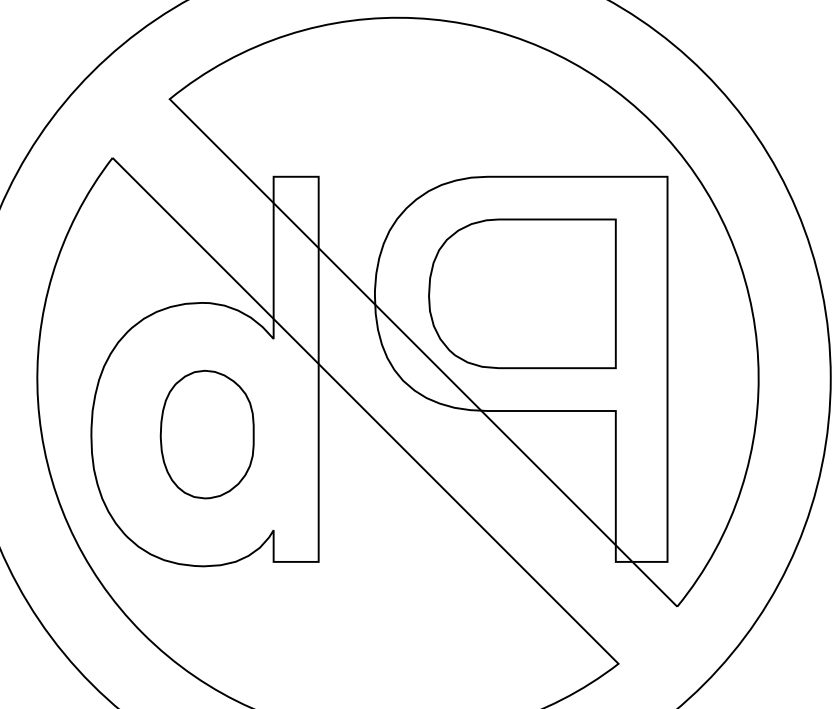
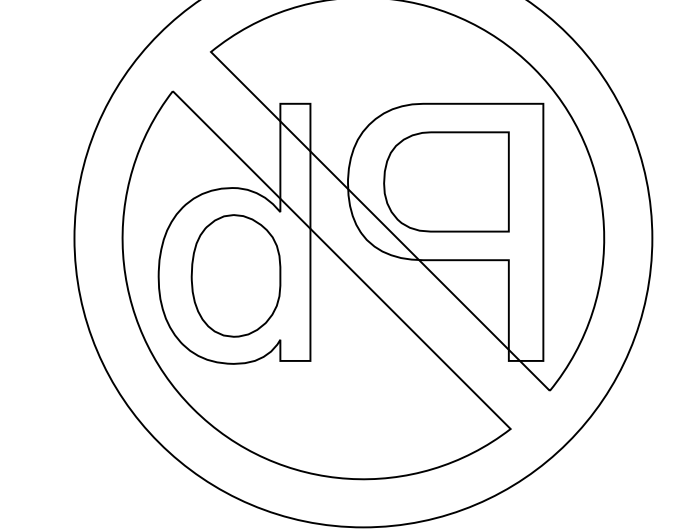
part: (206, 433) -> (235, 275), size x1.43

